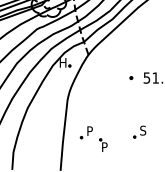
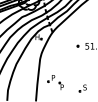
part: (138, 132) -> (82, 88), moved

